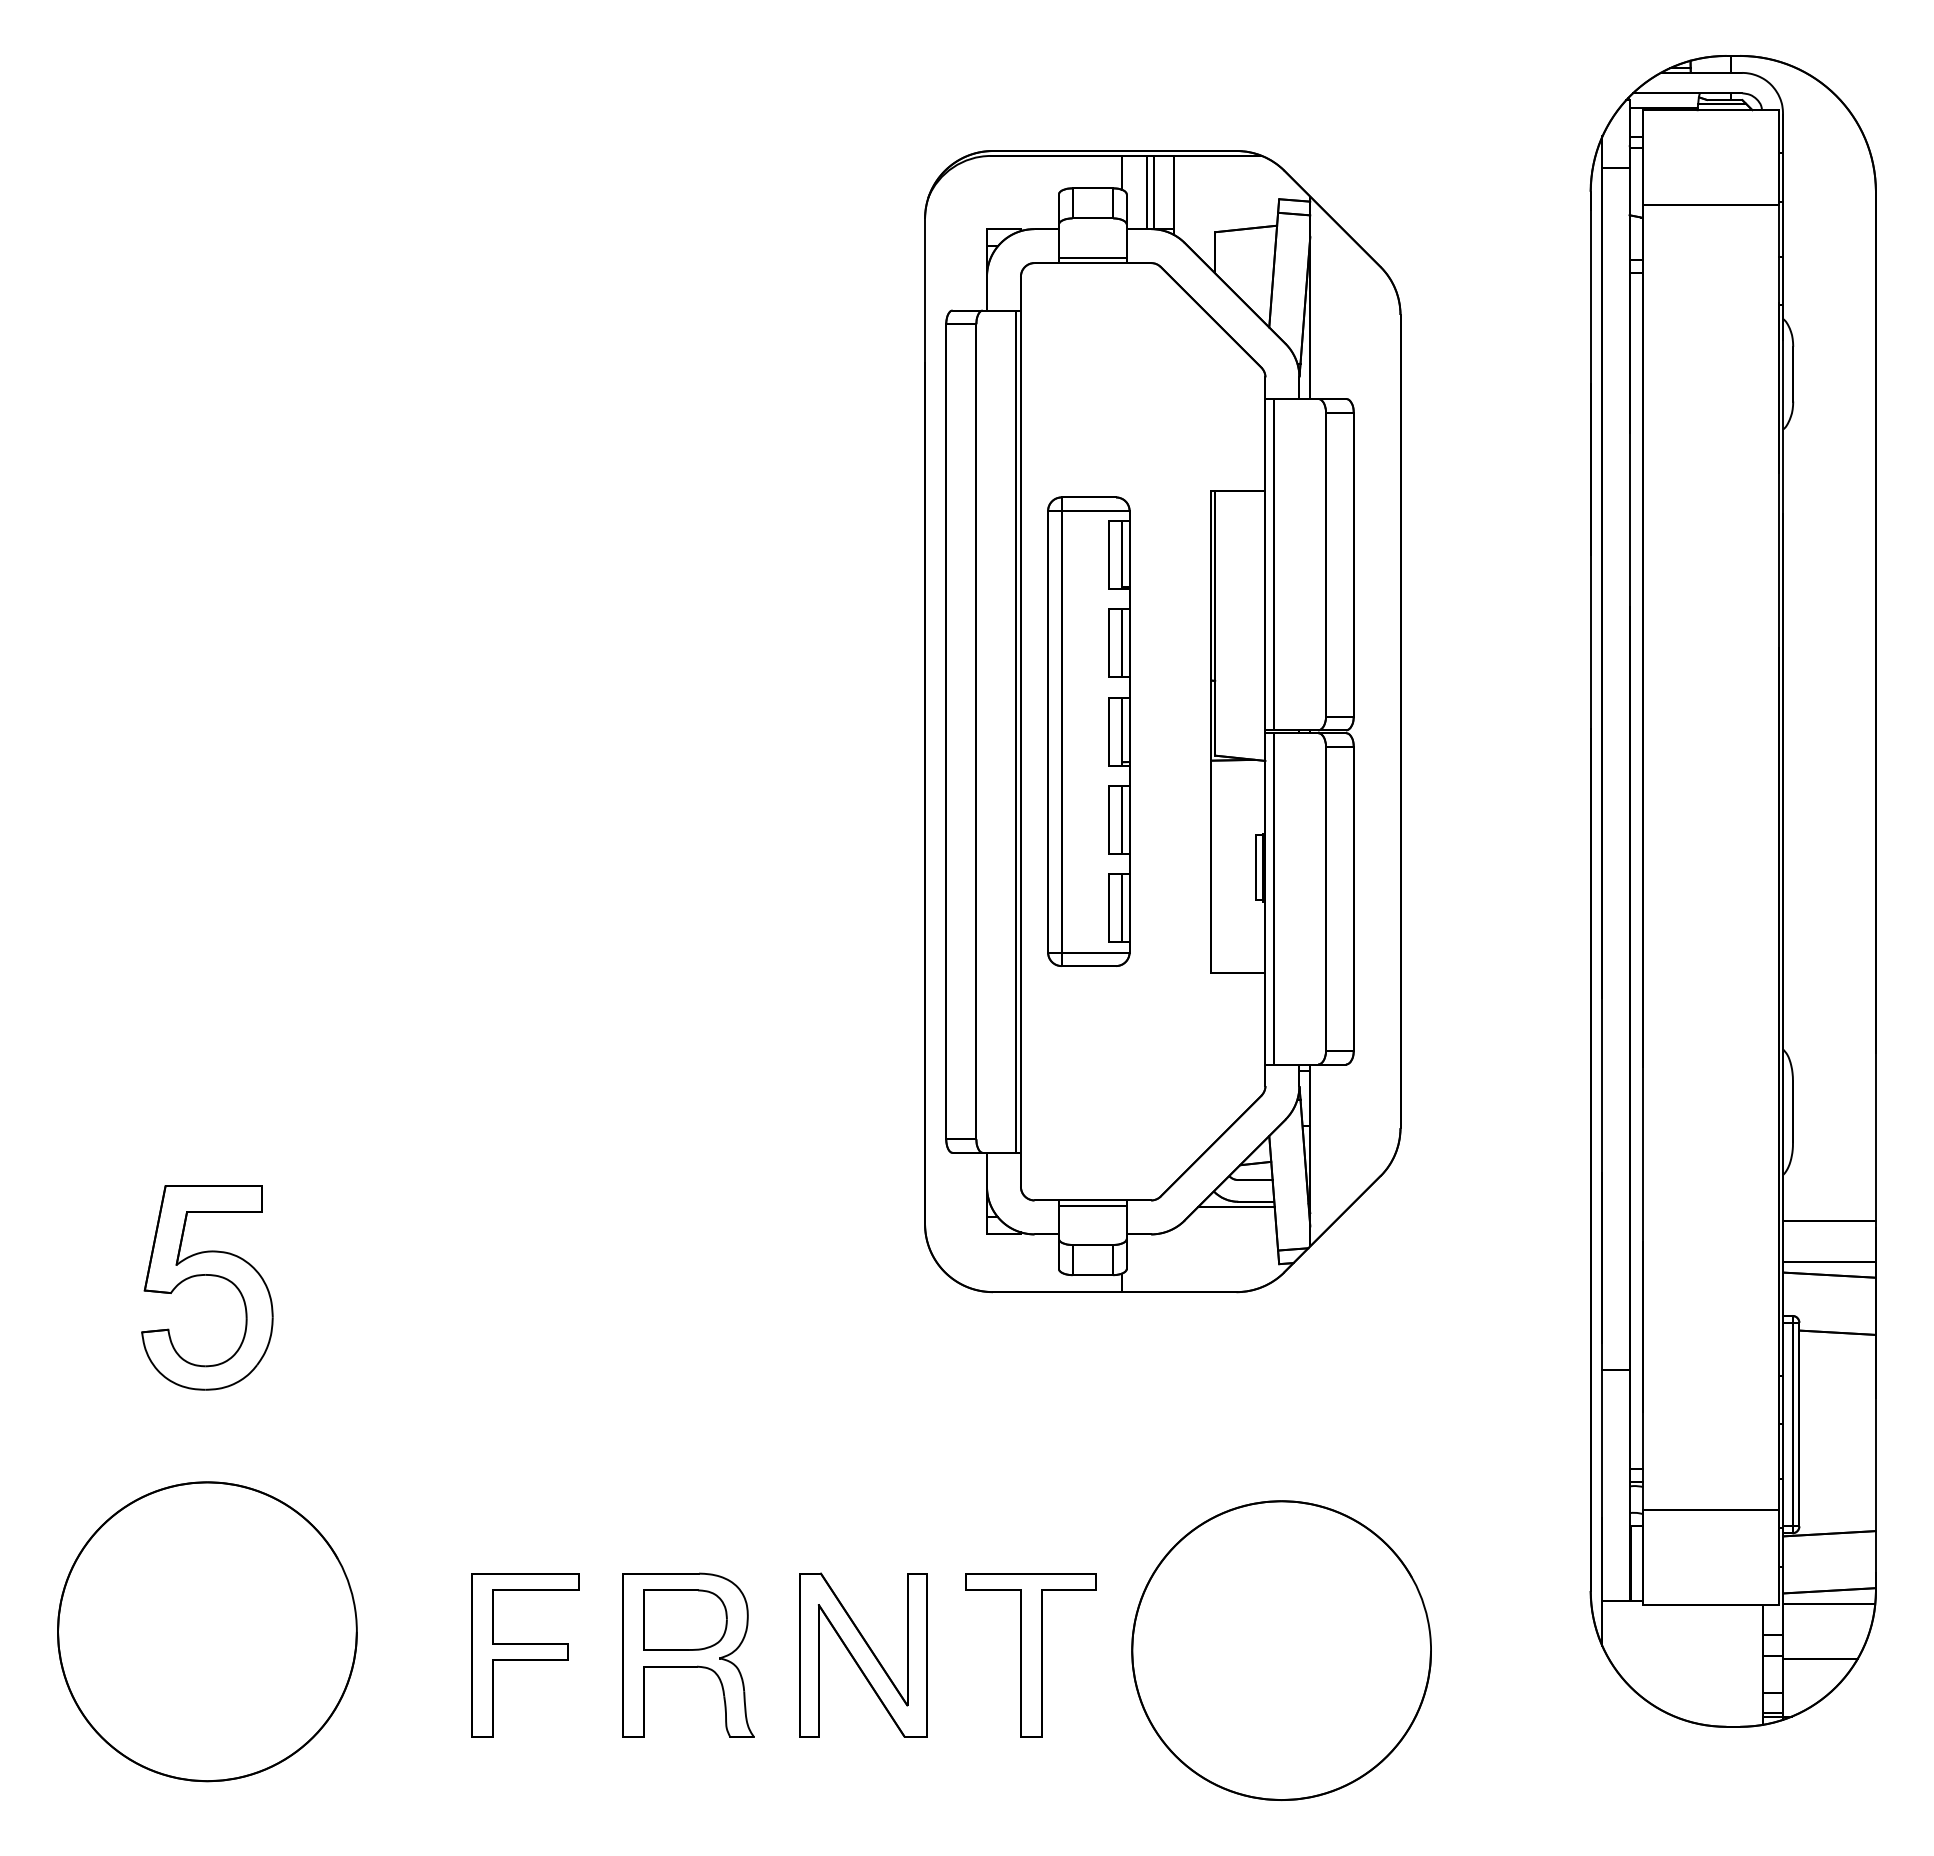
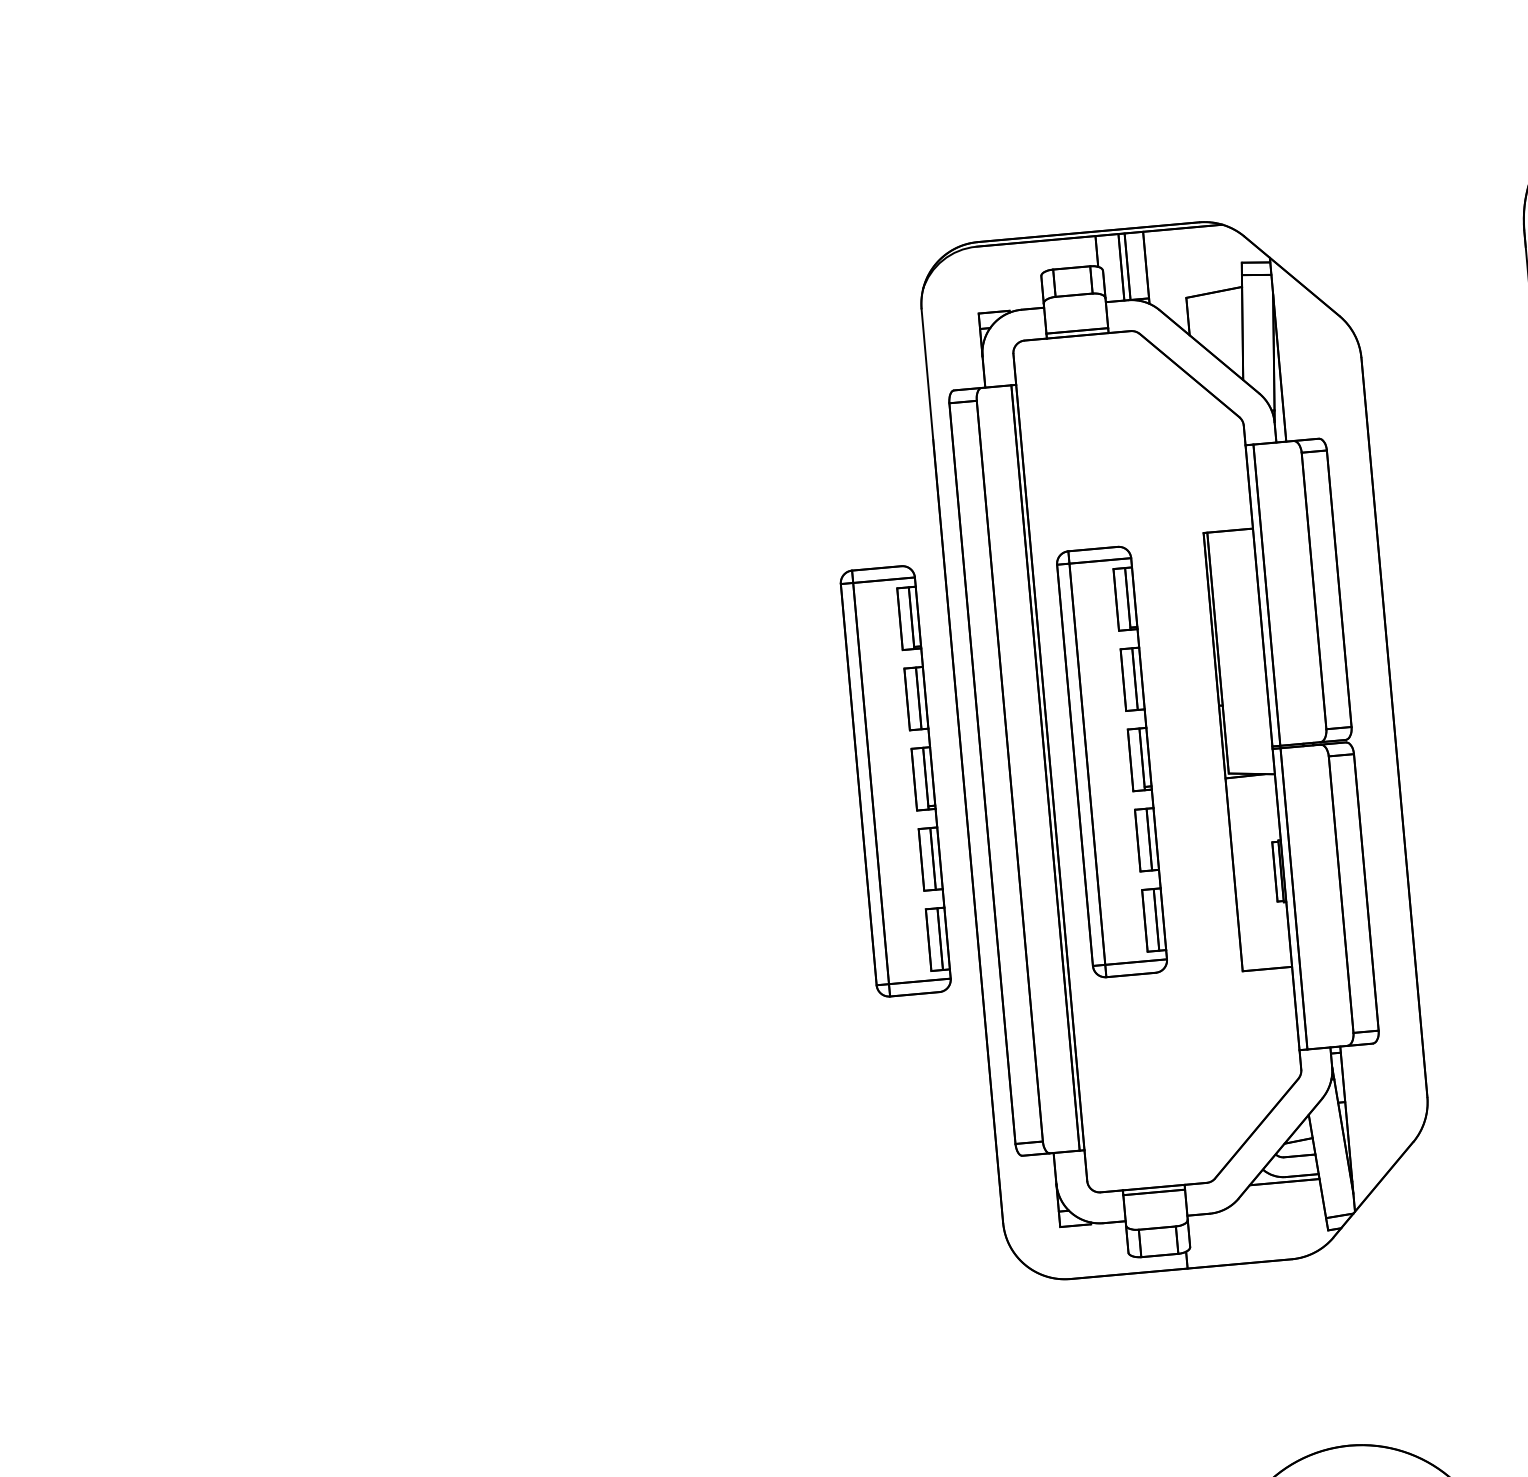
part: (850, 731) -> (895, 781), added
part: (211, 1276) -> (358, 1328), removed

